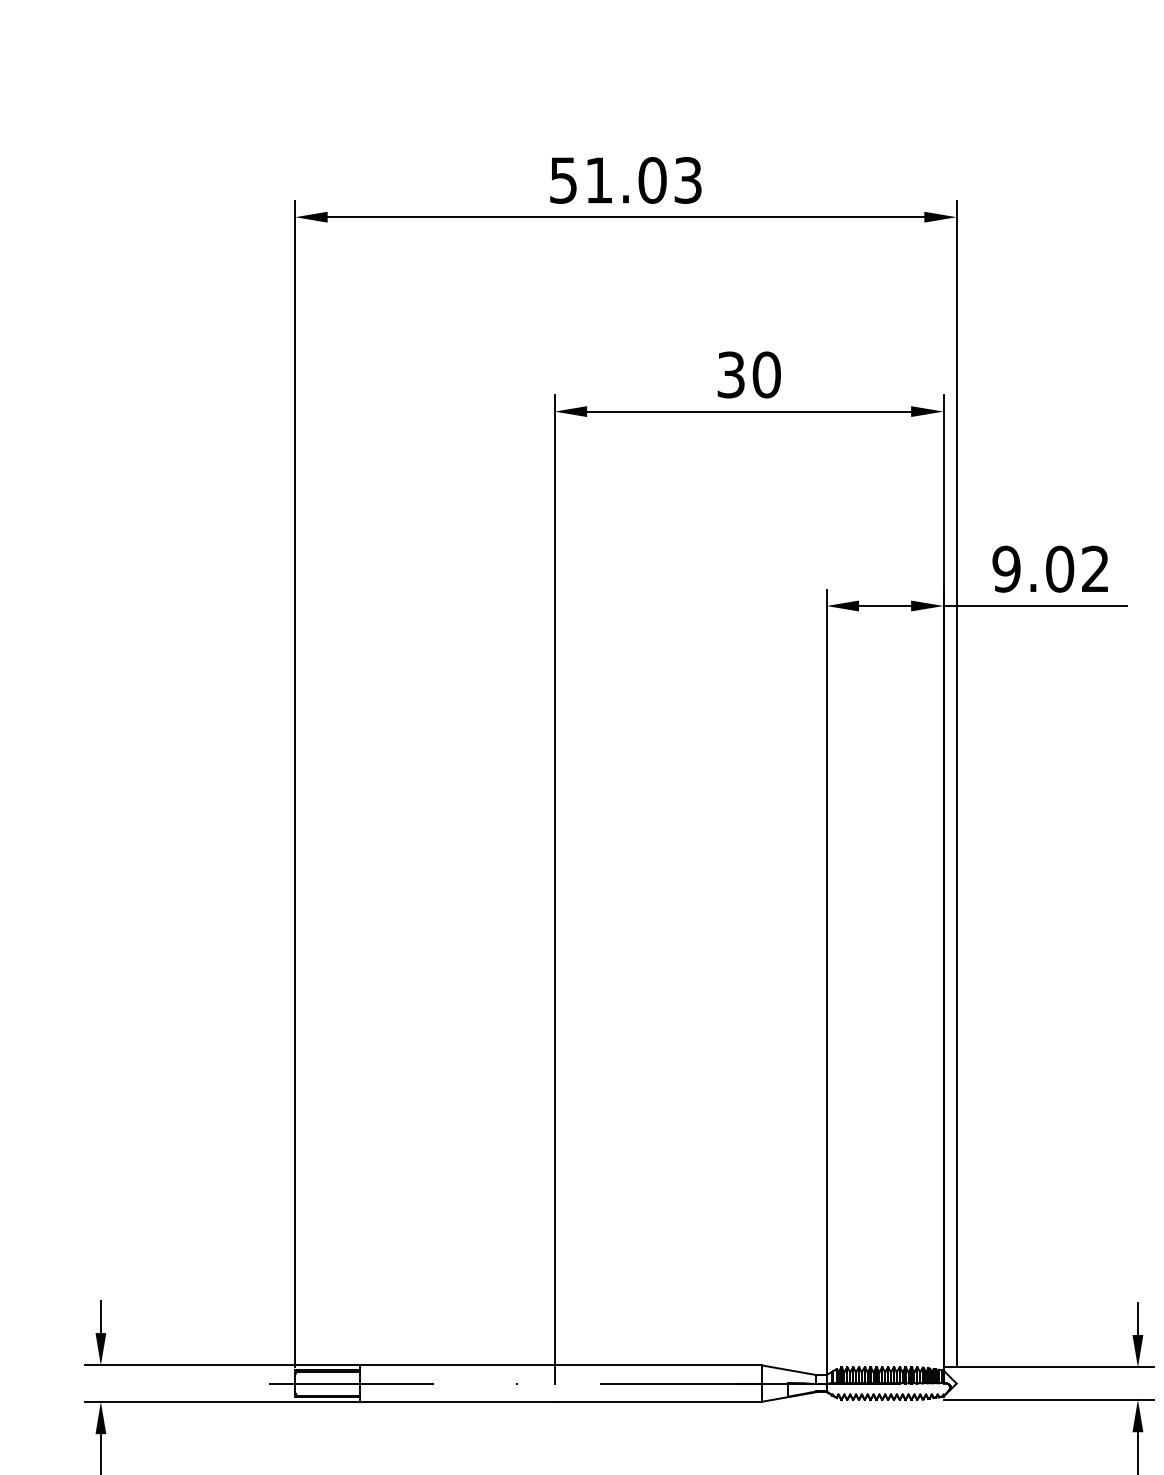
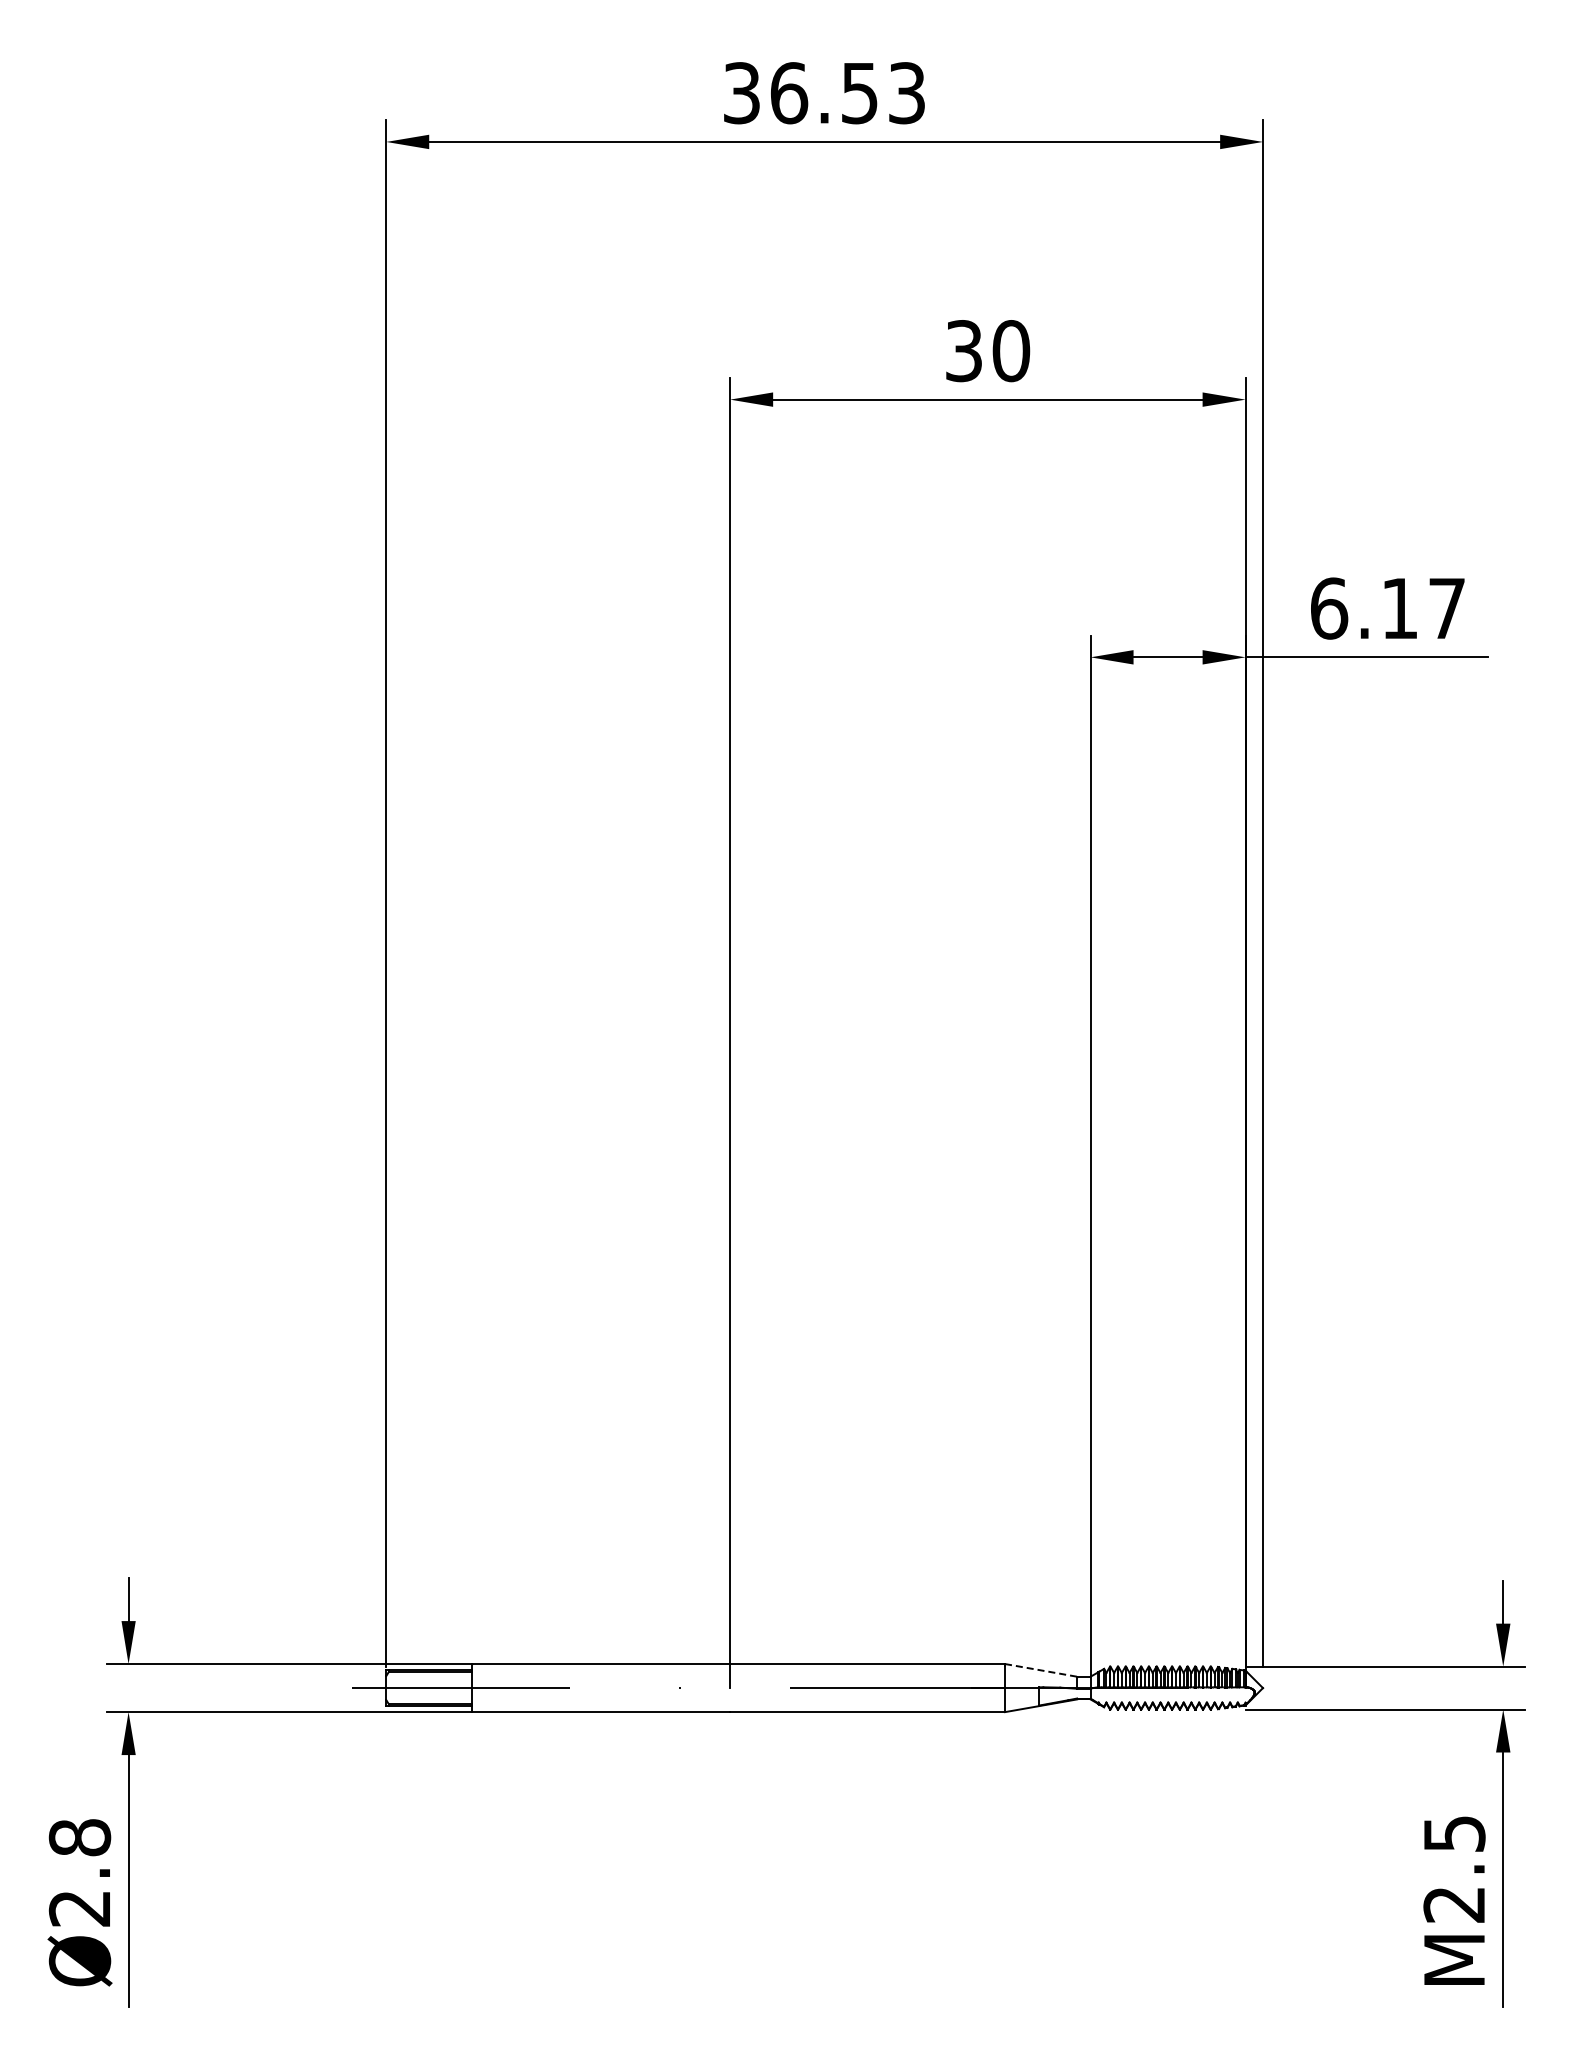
text: (608, 180) -> (801, 93), 51.03 -> 36.53
text: (1050, 569) -> (1387, 608), 9.02 -> 6.17
line: (789, 1370) -> (1041, 1670), solid -> dashed

